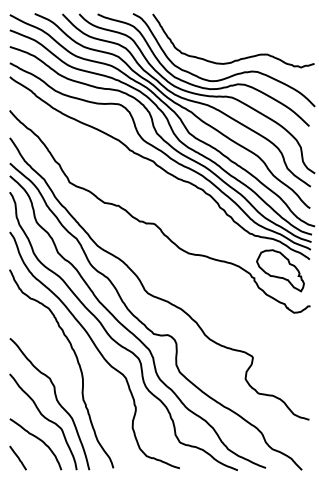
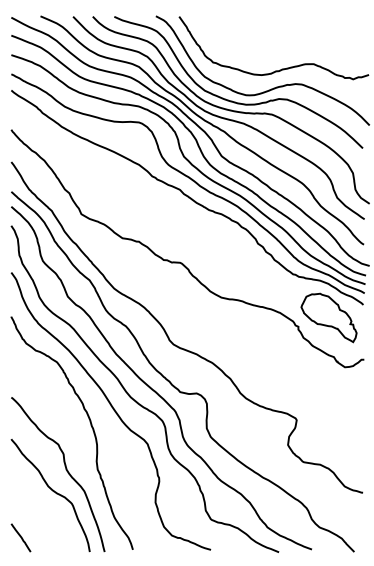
curve: (37, 439) -> (43, 515), removed

